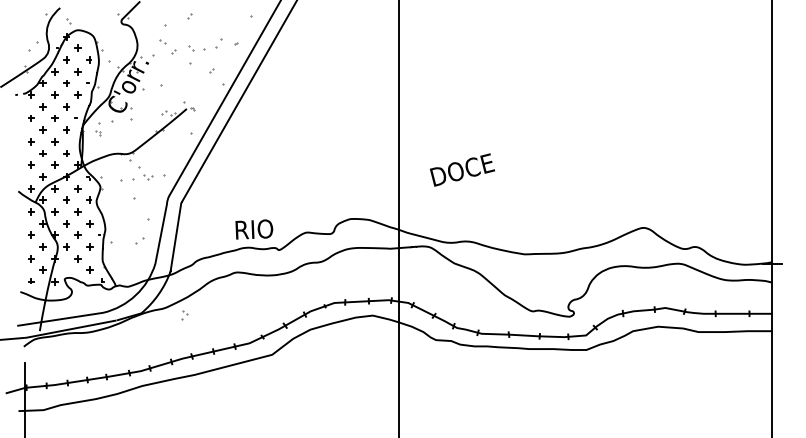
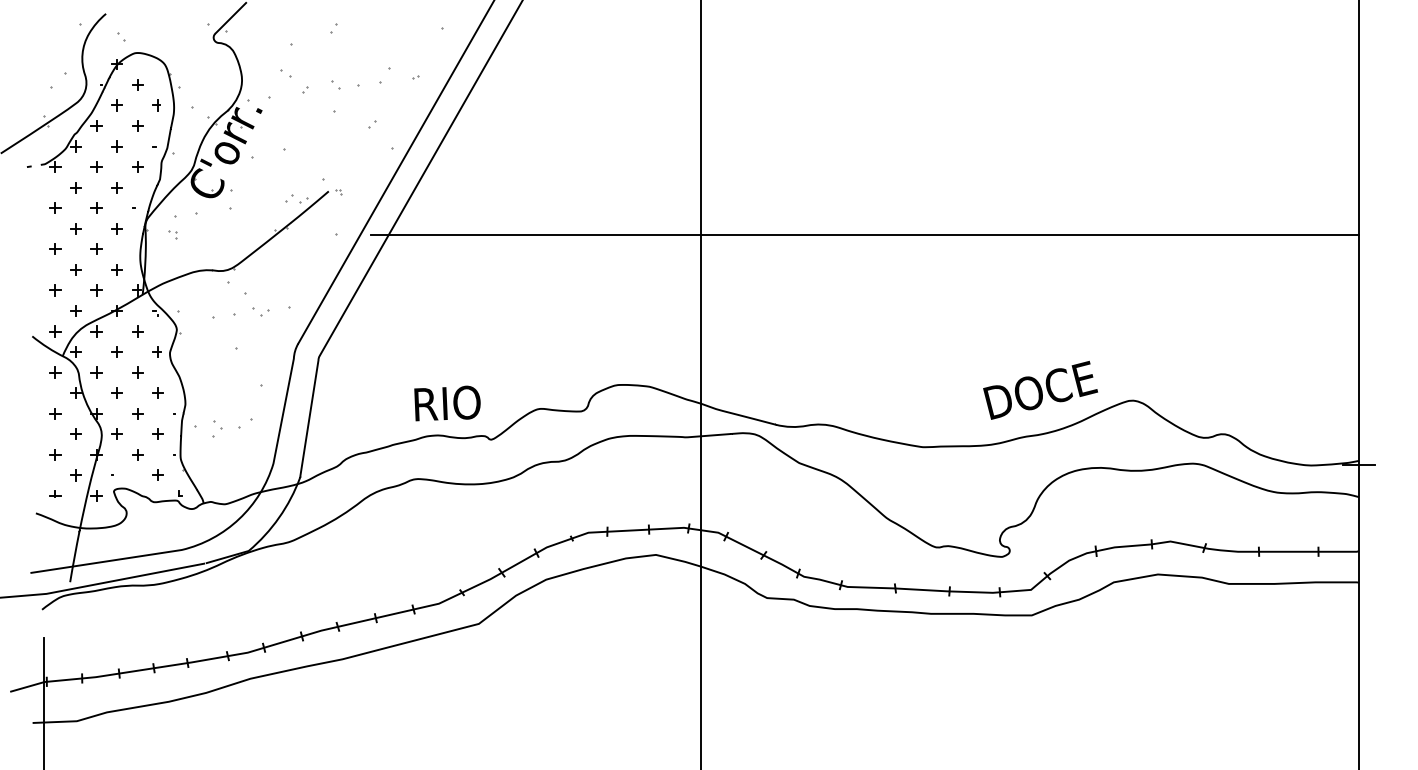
line: (491, 133) -> (864, 234), added
text: (462, 169) -> (1040, 389), moved
part: (184, 315) -> (217, 429), moved

